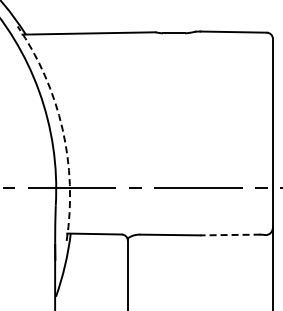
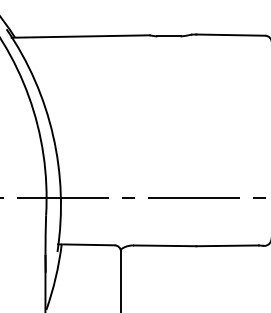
arc: (62, 129) -> (53, 136), dashed -> solid
line: (230, 235) -> (227, 246), dashed -> solid

